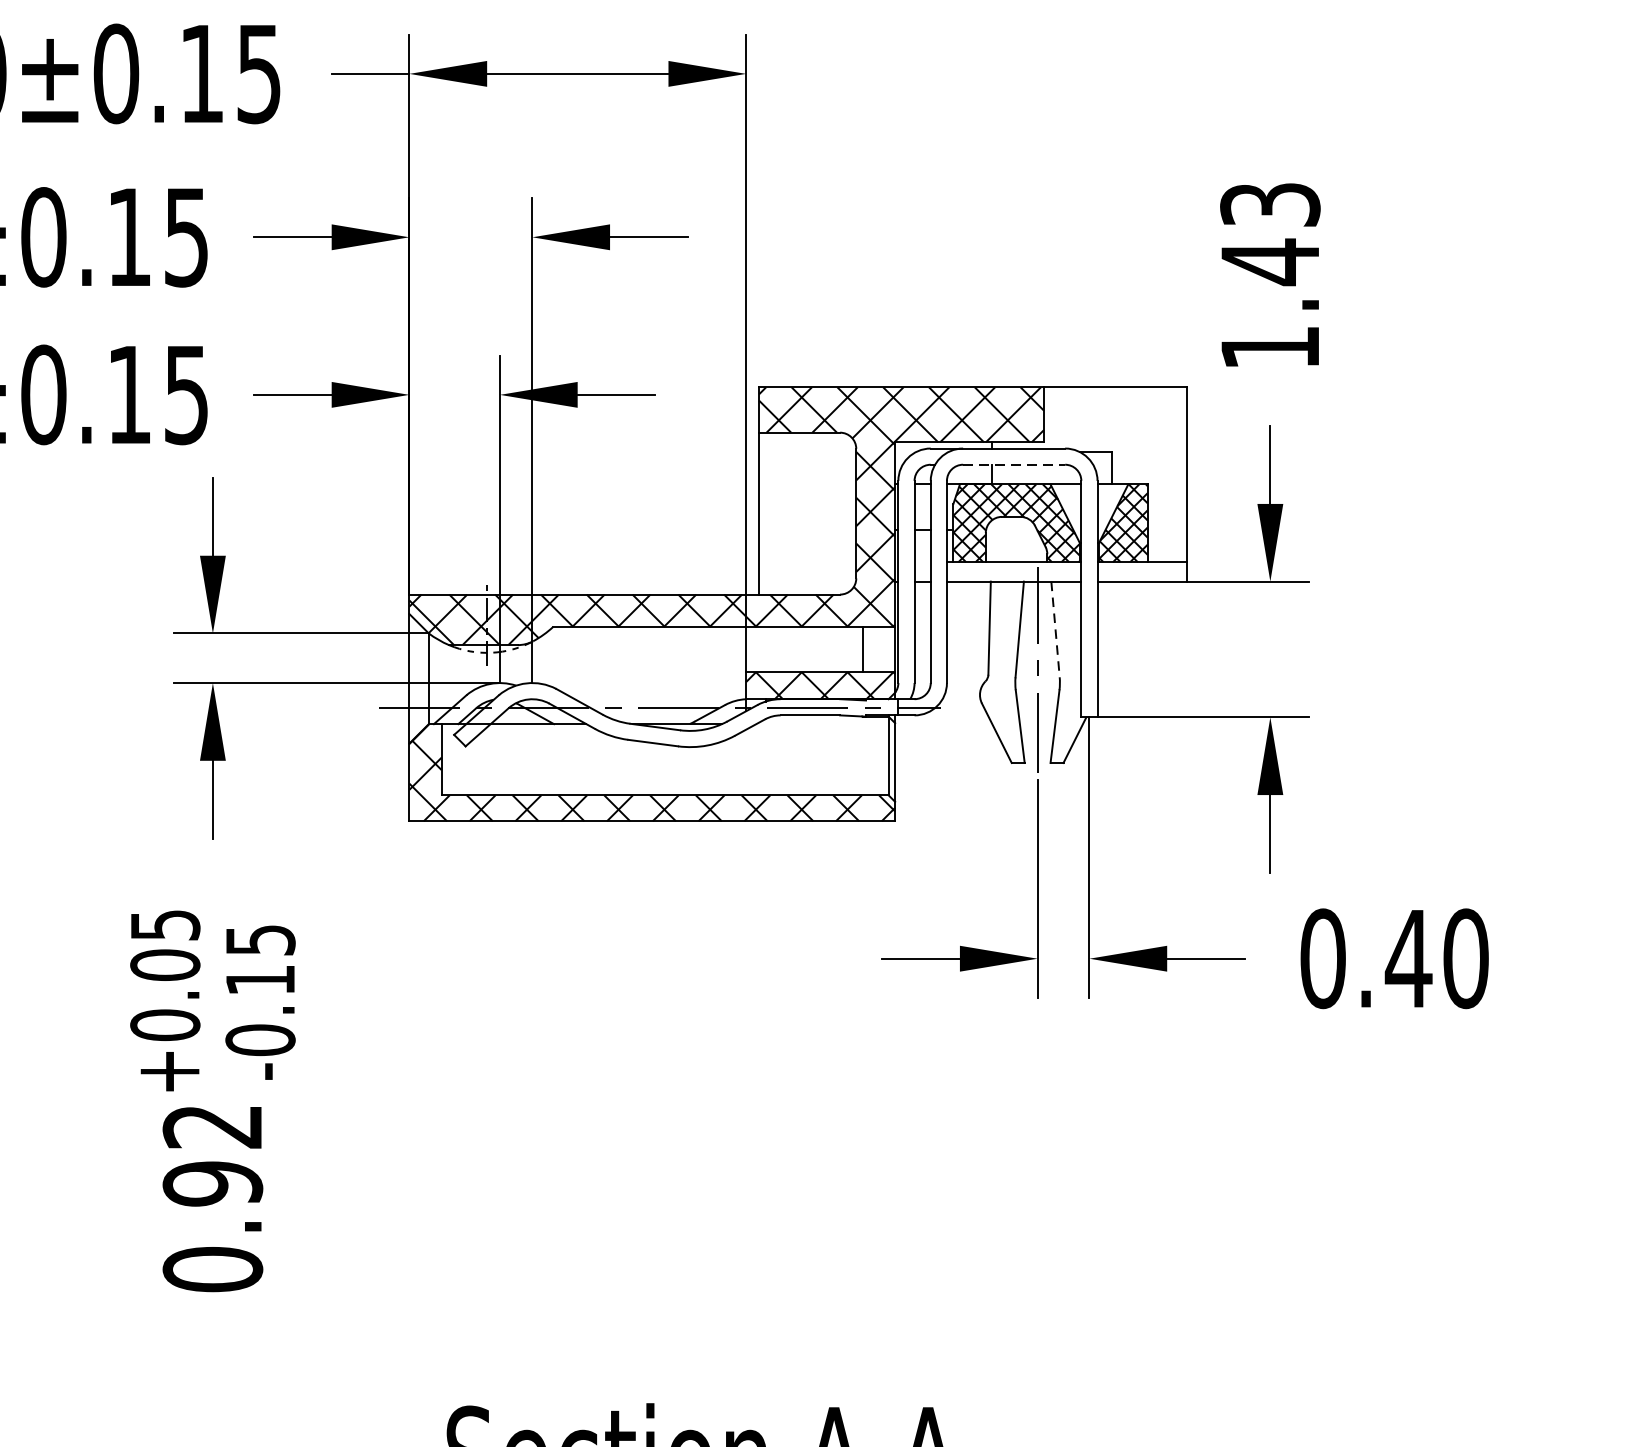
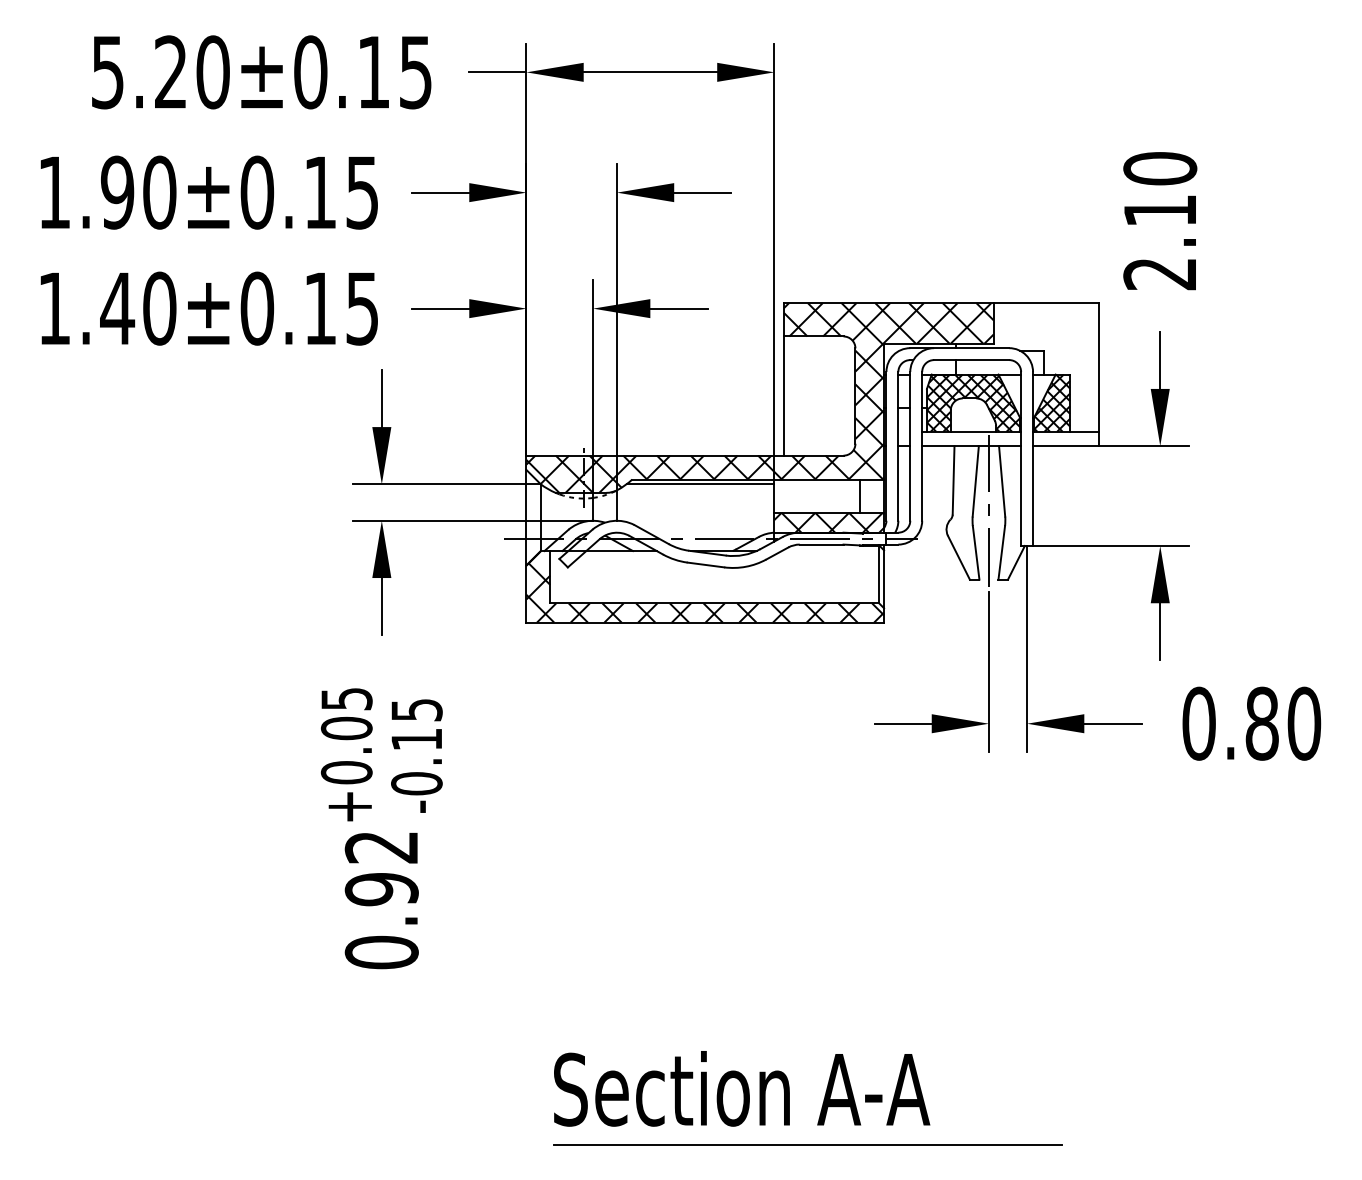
text: (1270, 276) -> (1160, 221), 1.43 -> 2.10
line: (1013, 465) -> (971, 360), dashed -> solid
line: (1056, 629) -> (1002, 481), dashed -> solid
line: (645, 633) -> (700, 484), added
text: (1407, 958) -> (1261, 723), 0.40 -> 0.80

